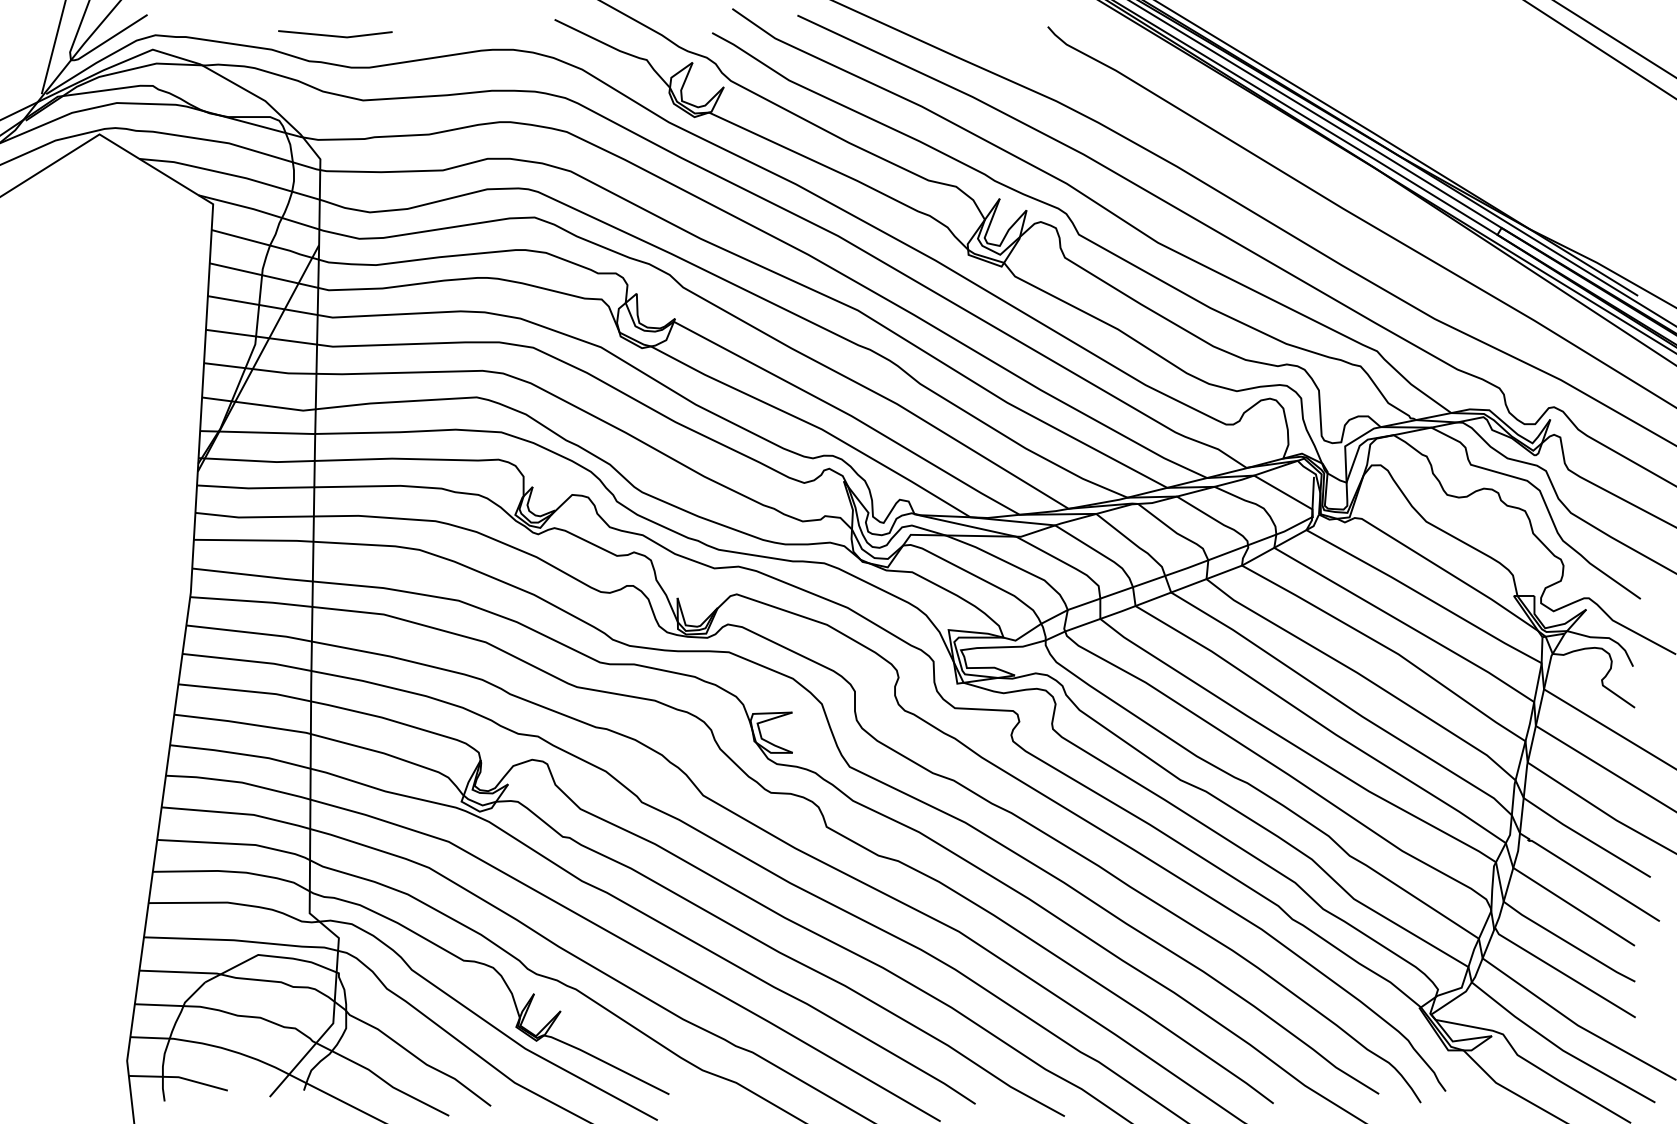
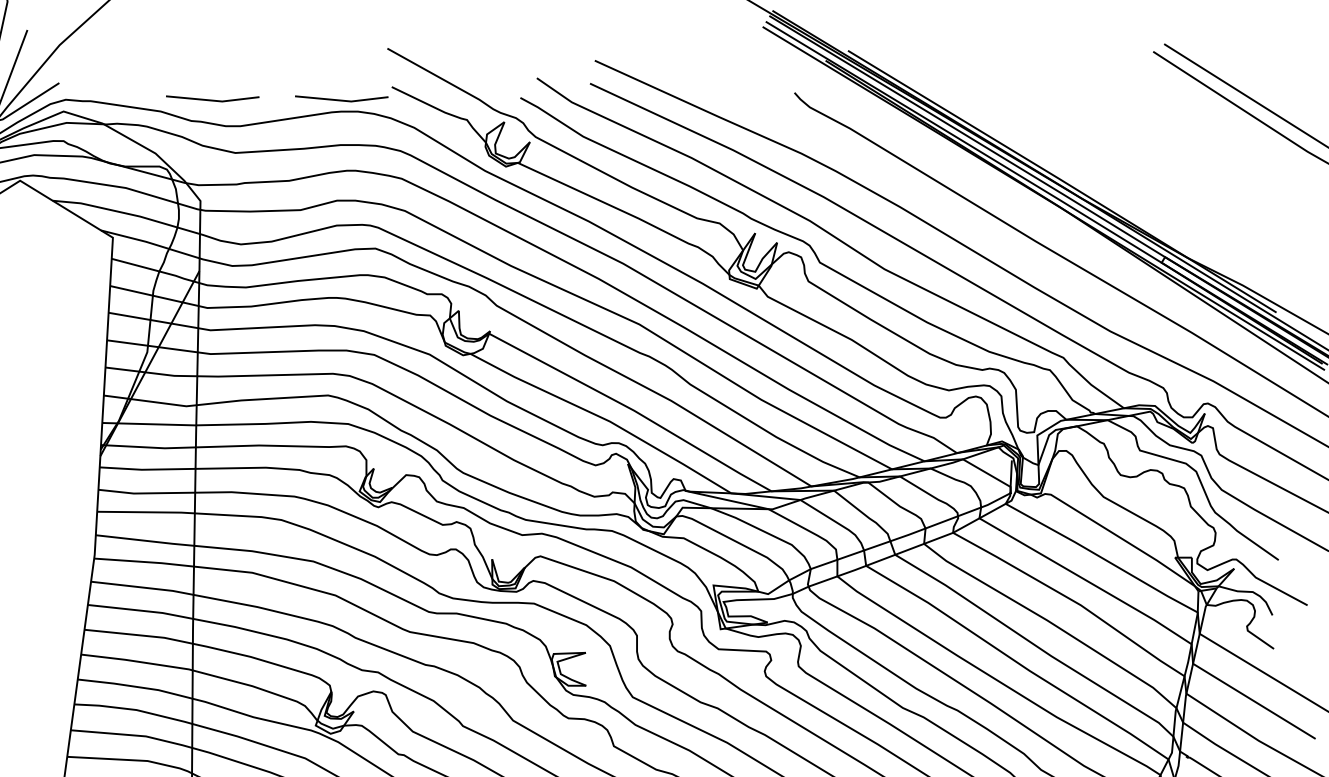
line: (493, 35) -> (341, 99), added

